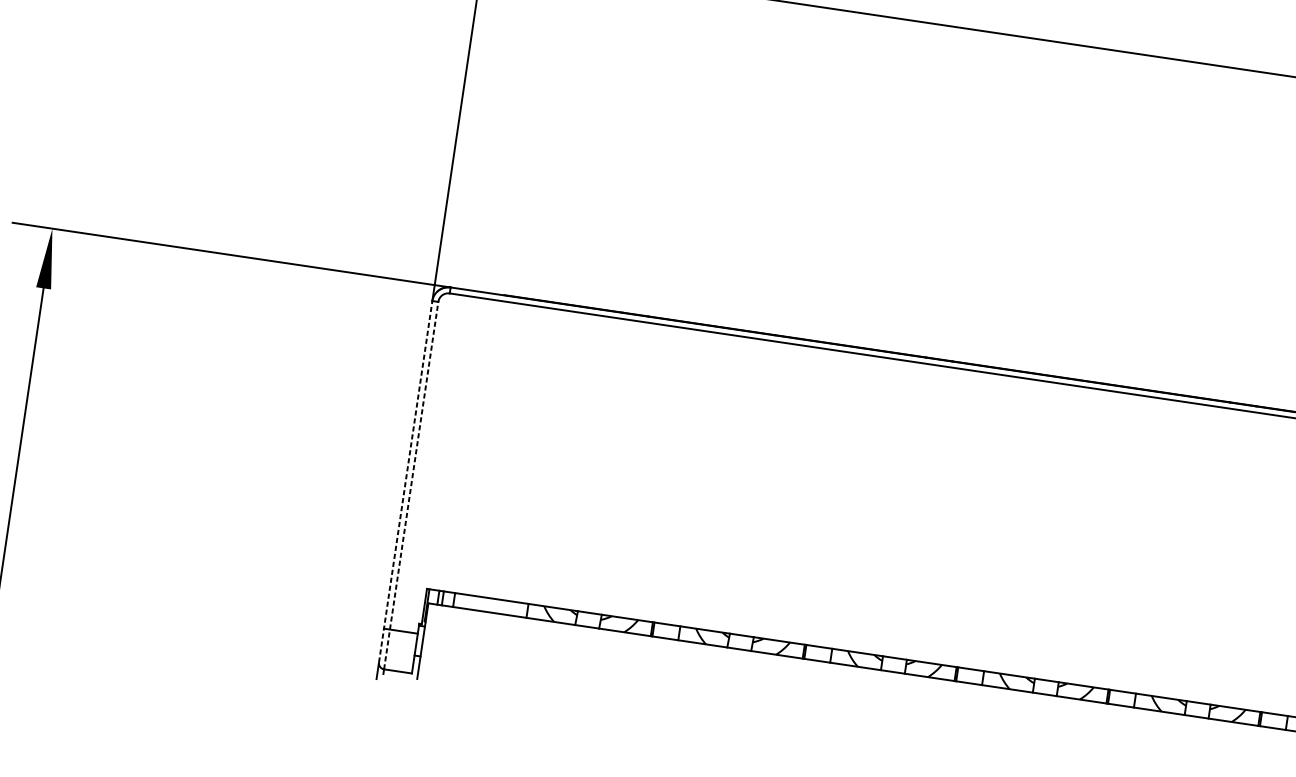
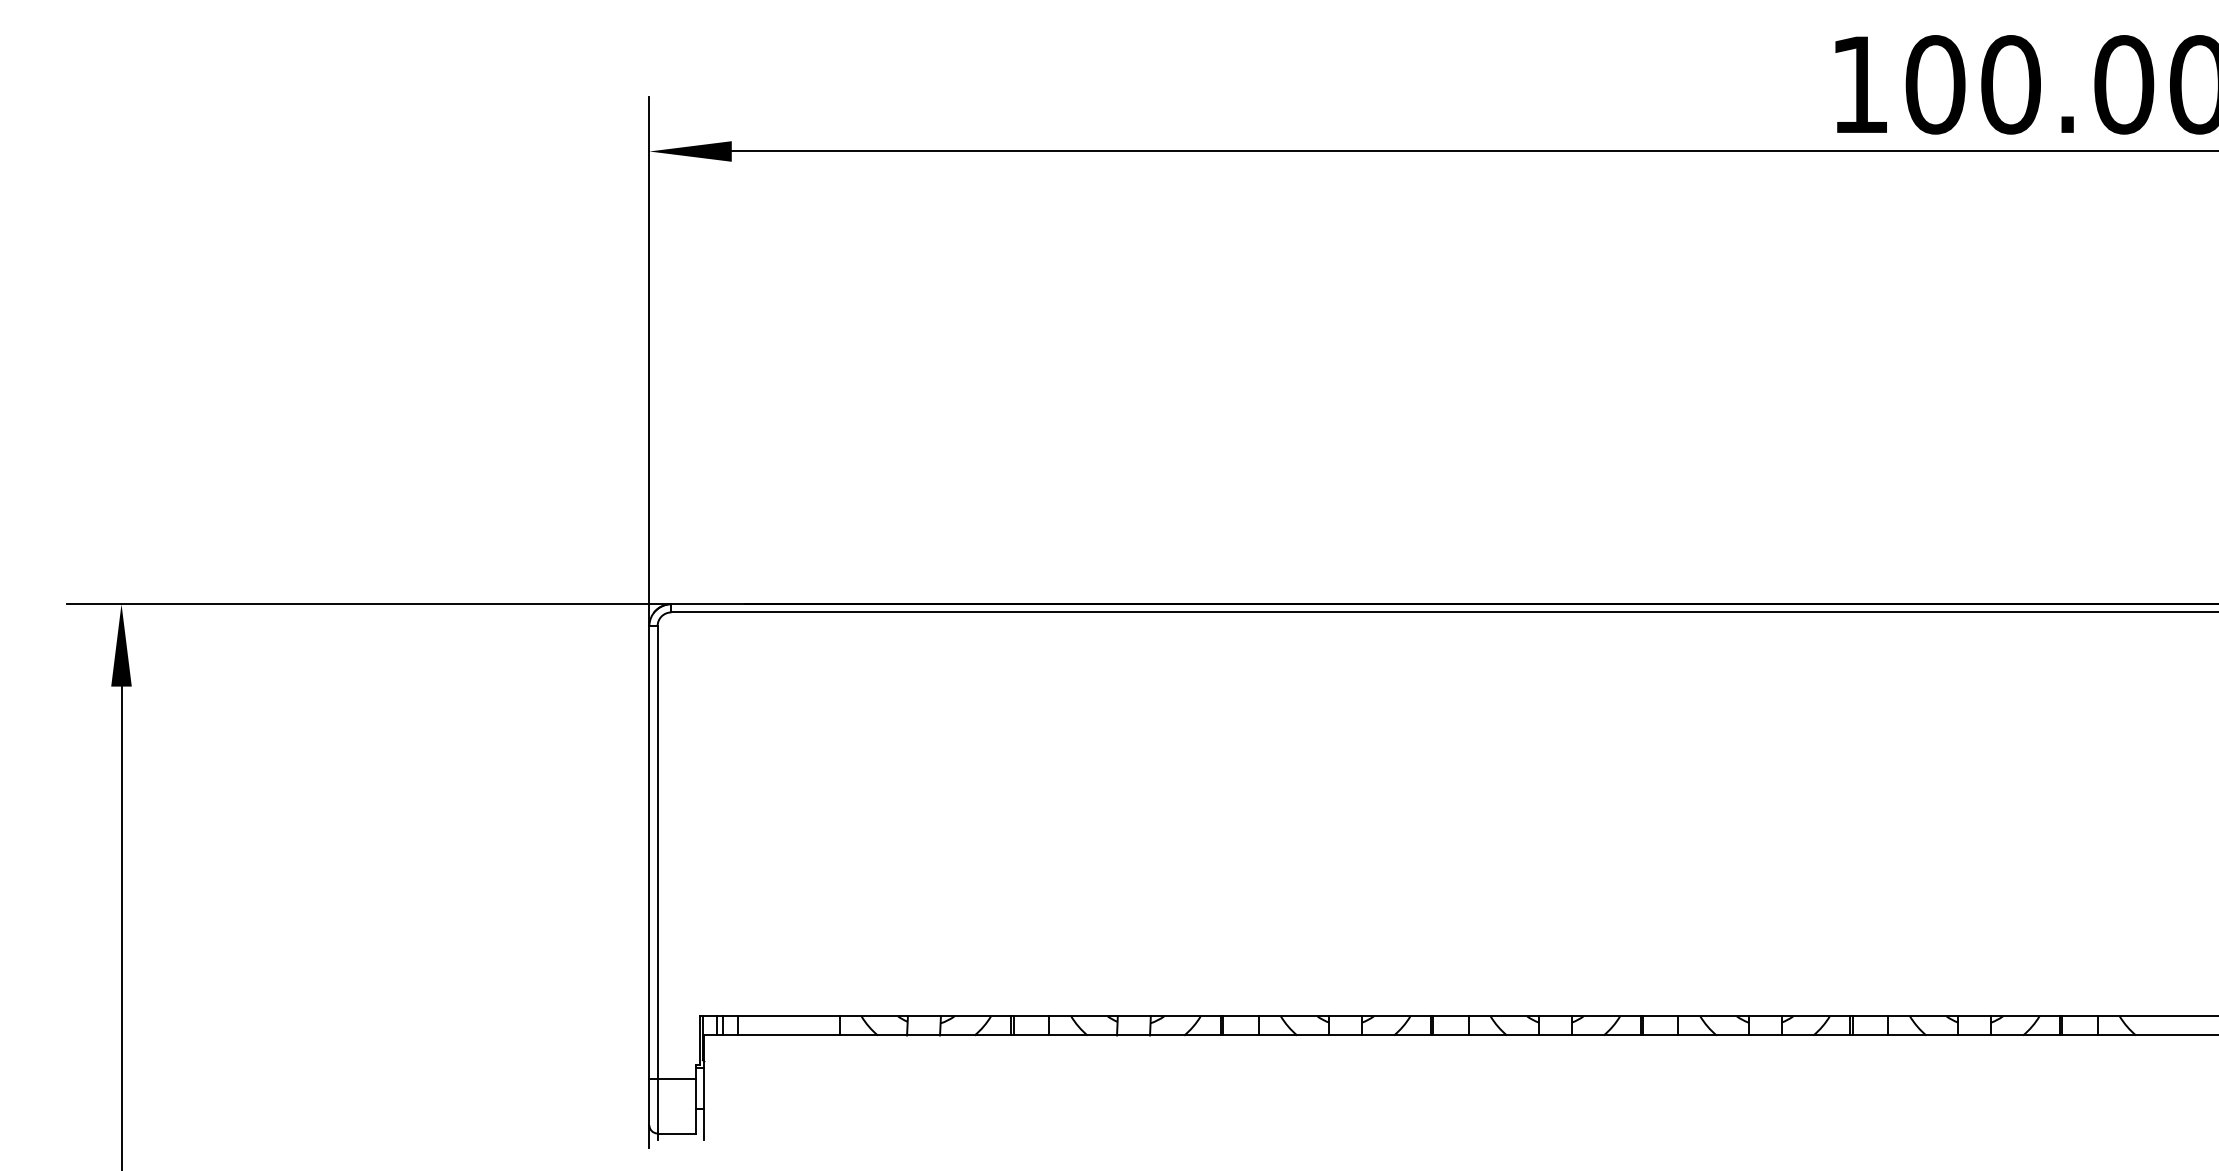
line: (405, 481) -> (649, 875), dashed -> solid
line: (411, 485) -> (657, 879), dashed -> solid

